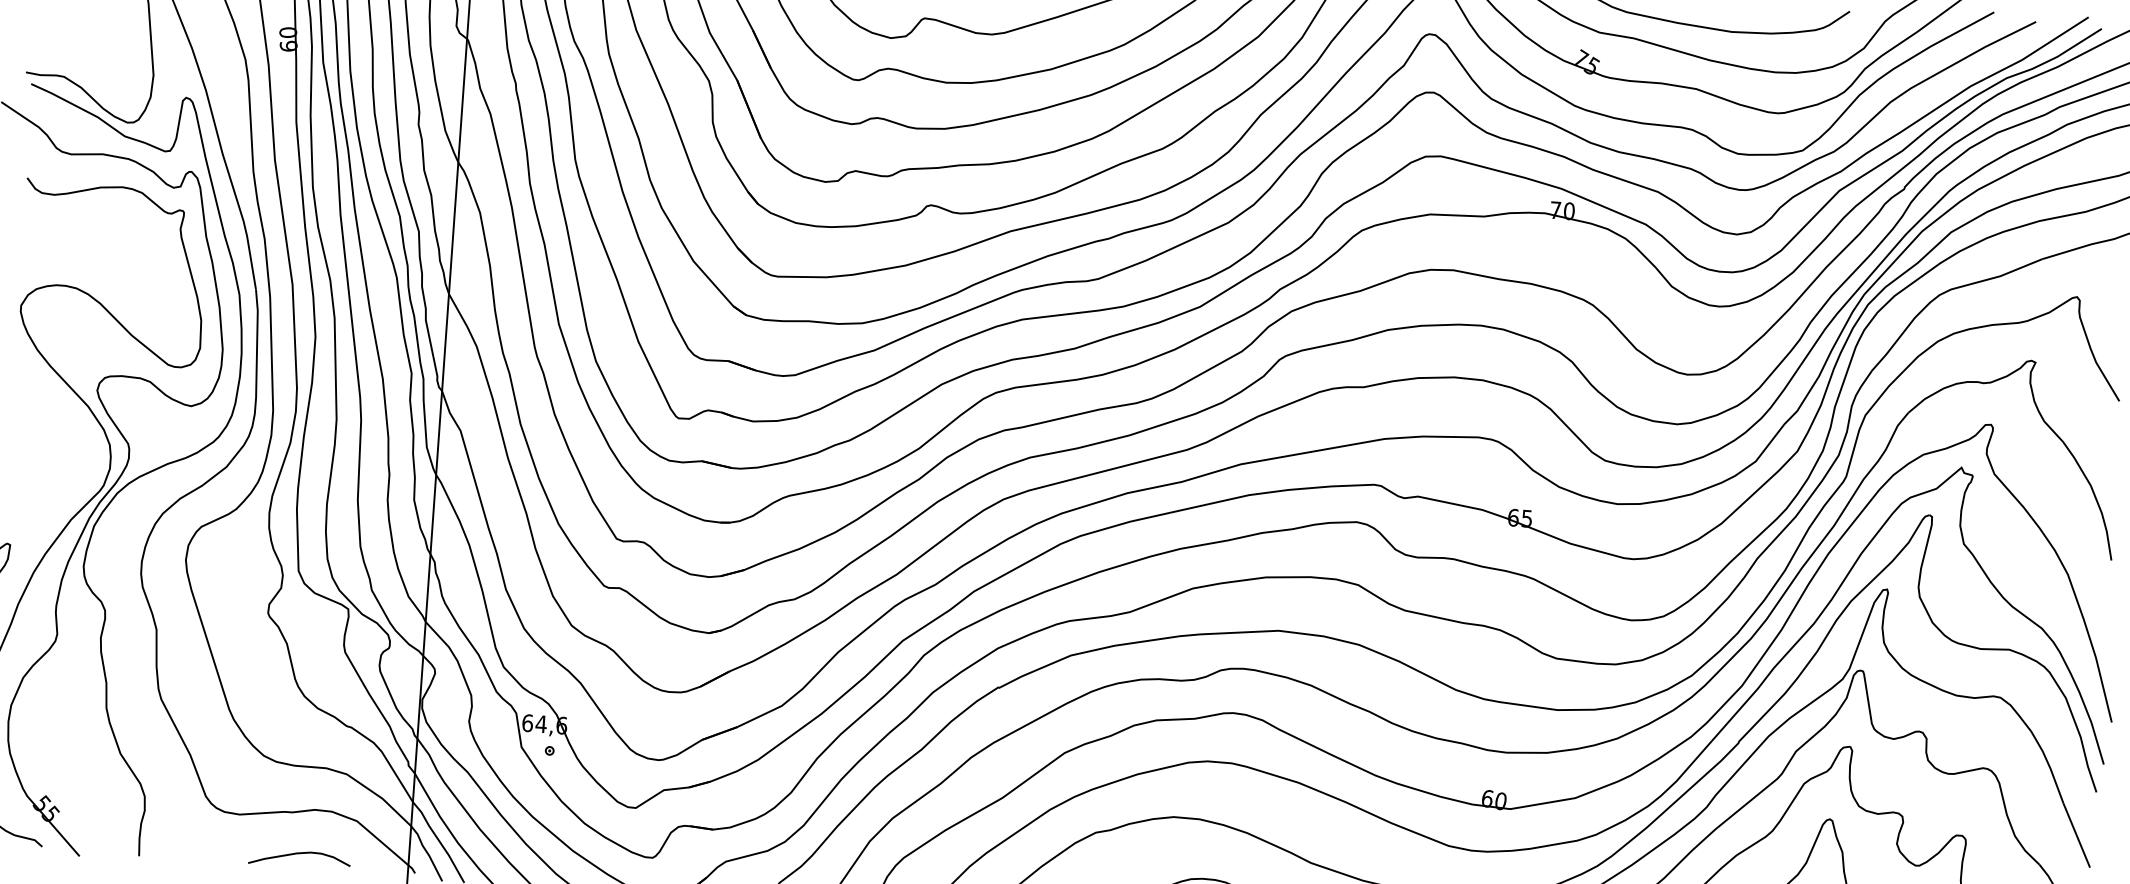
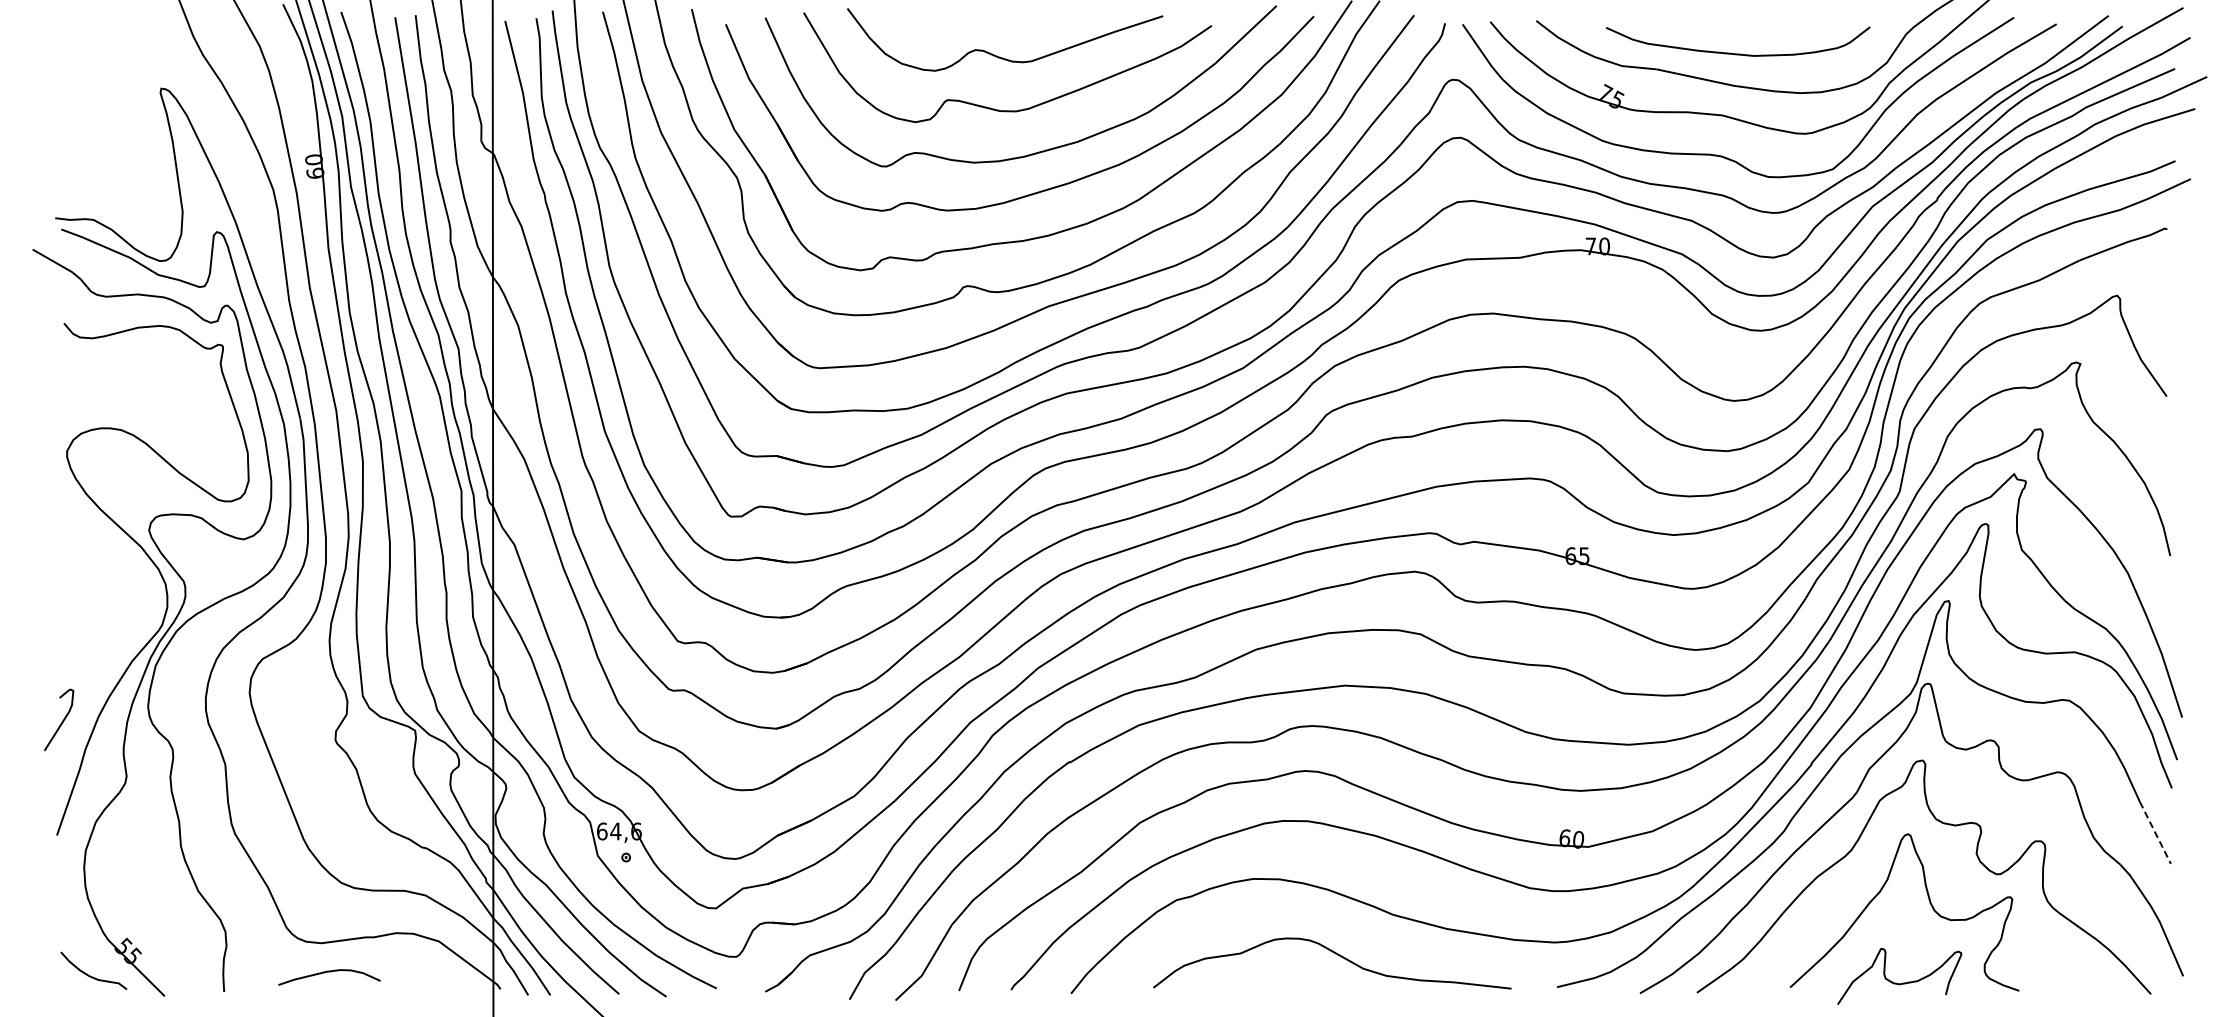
line: (2076, 835) -> (2155, 832), solid -> dashed
curve: (300, 854) -> (329, 972), moved

